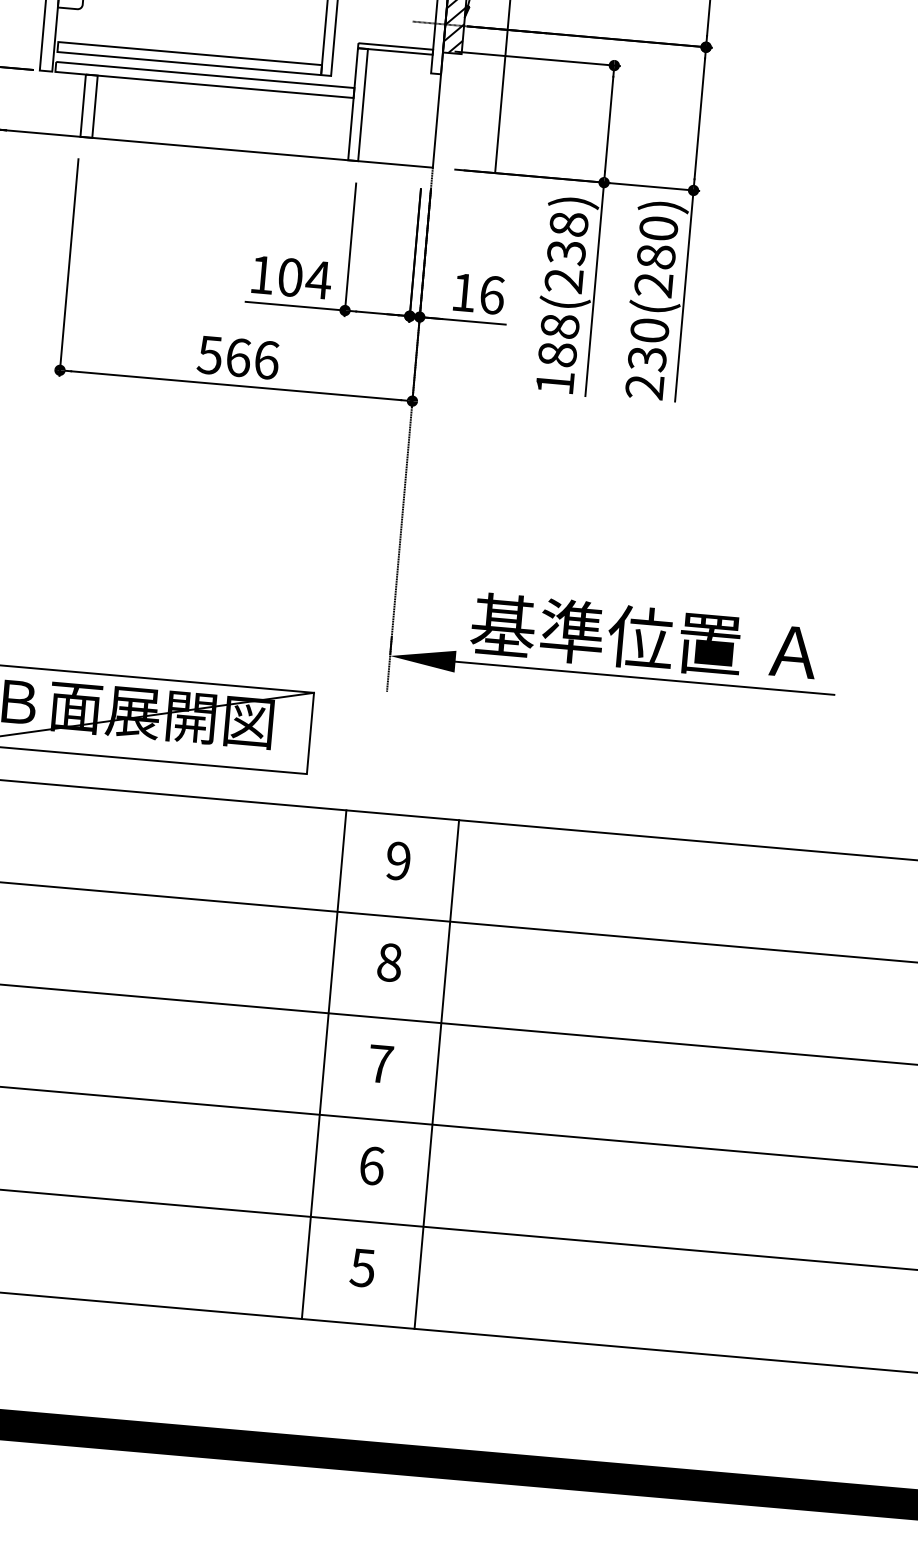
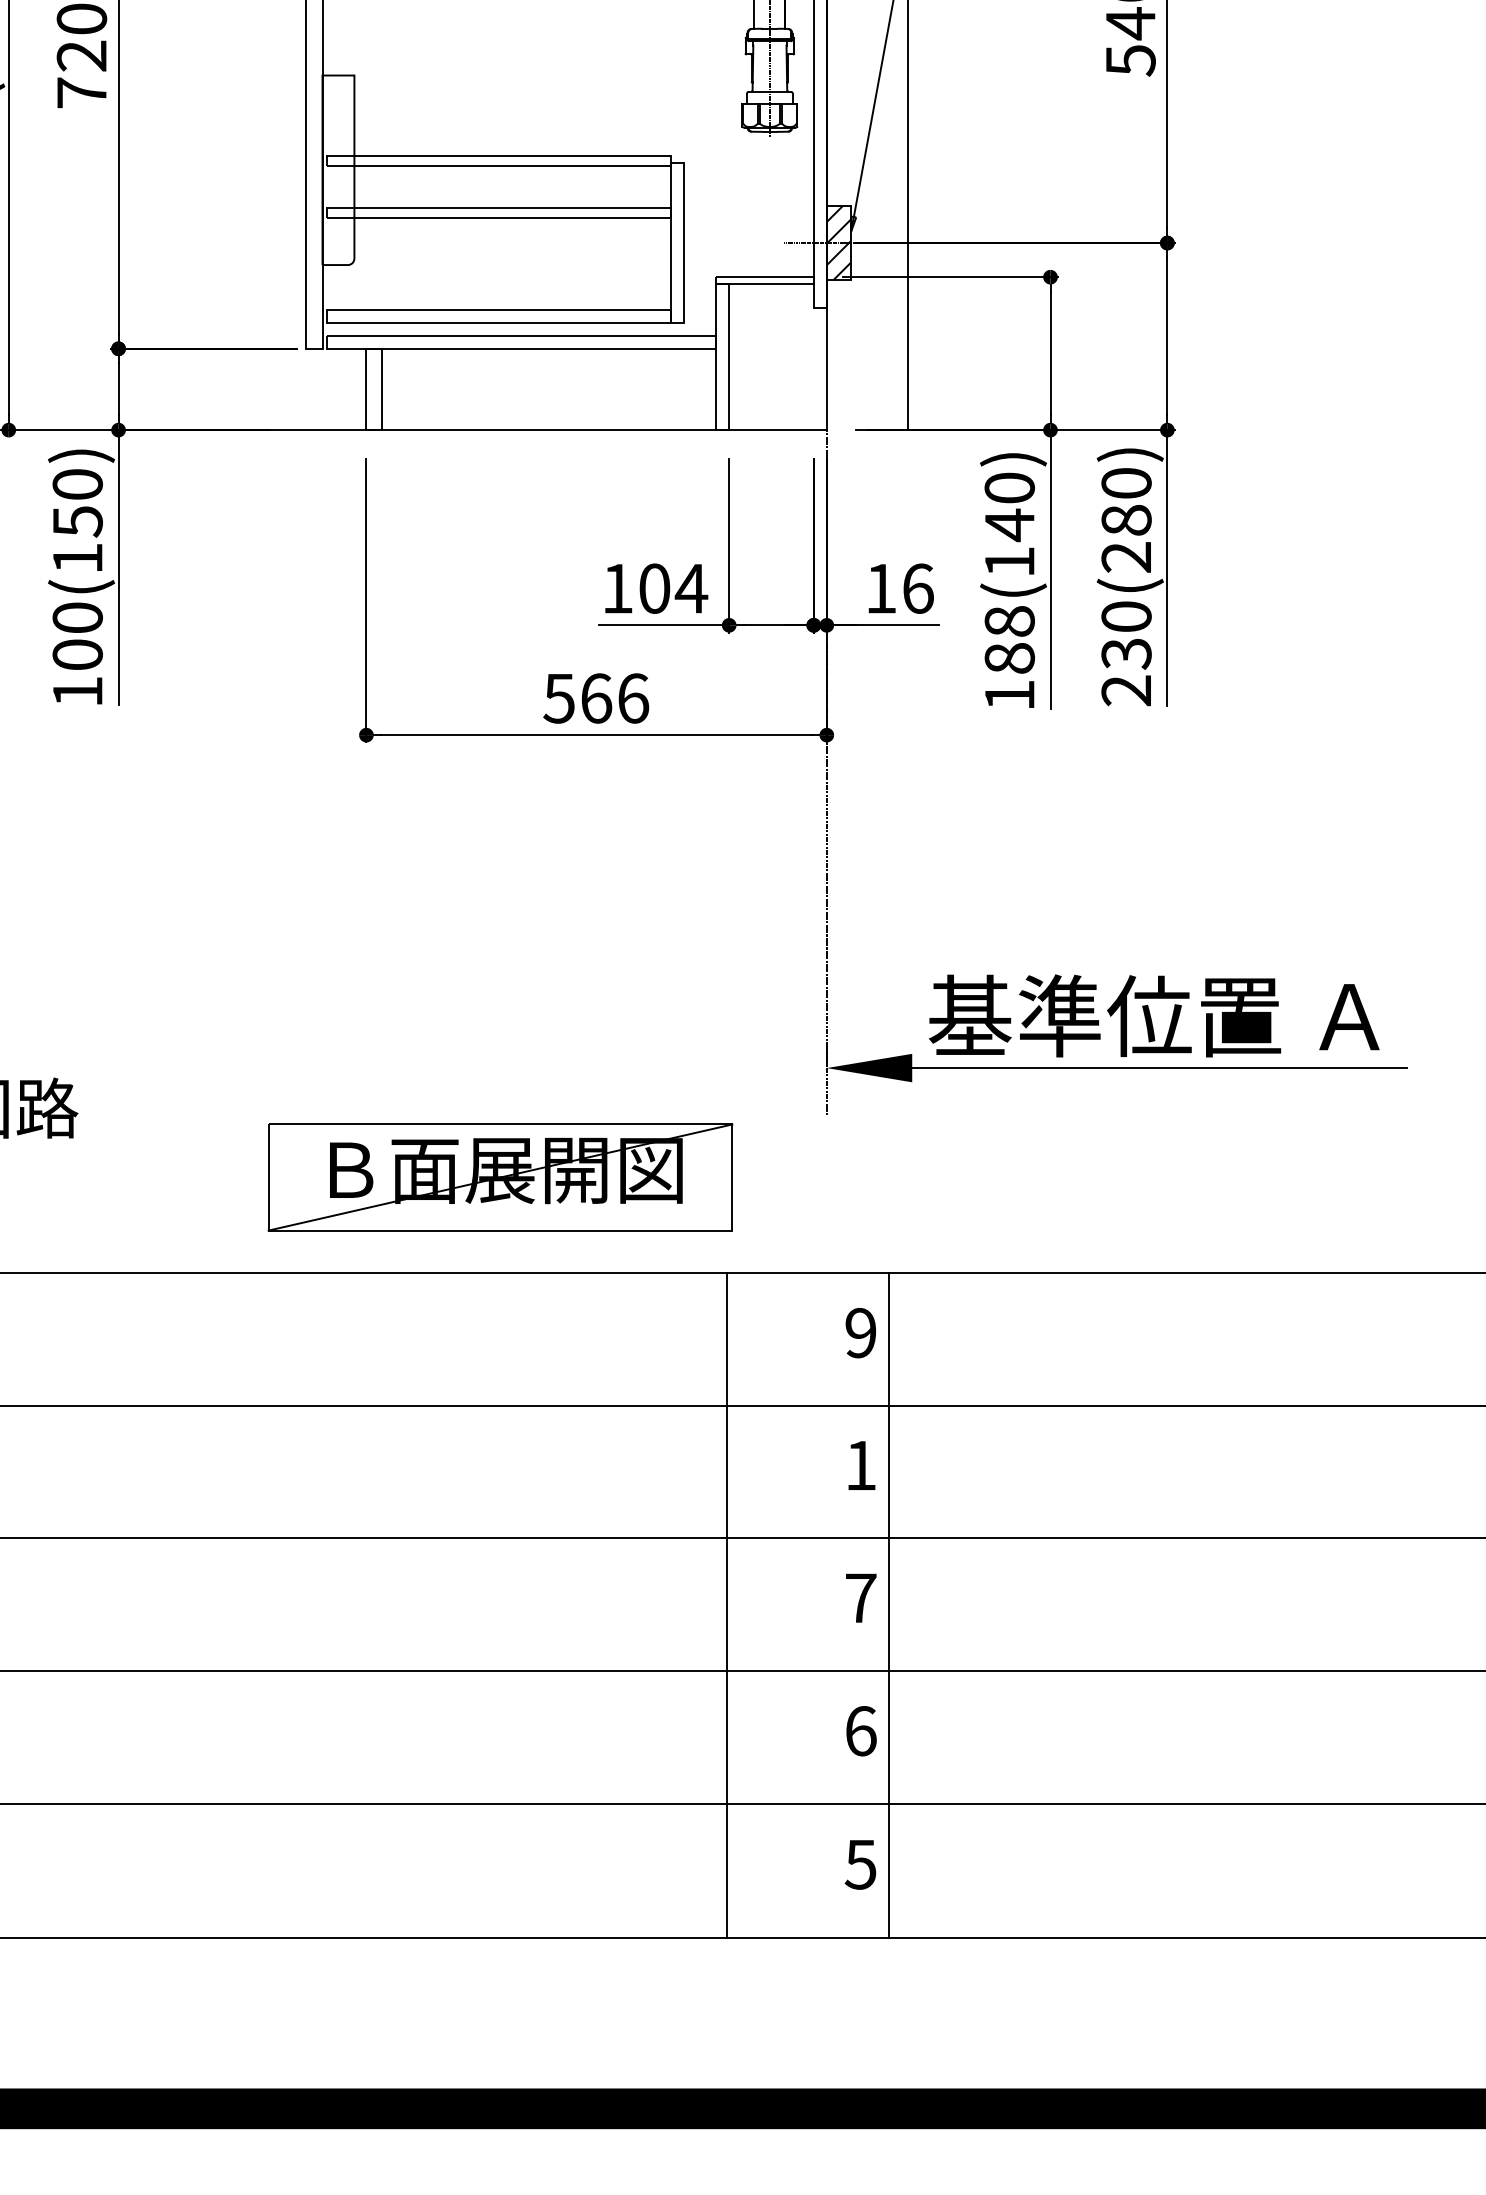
text: (566, 252) -> (1009, 524), 188(238) -> 188(140)
text: (389, 962) -> (860, 1465), 8 -> 1
line: (324, 1064) -> (726, 1605), moved
line: (436, 1074) -> (888, 1605), moved

